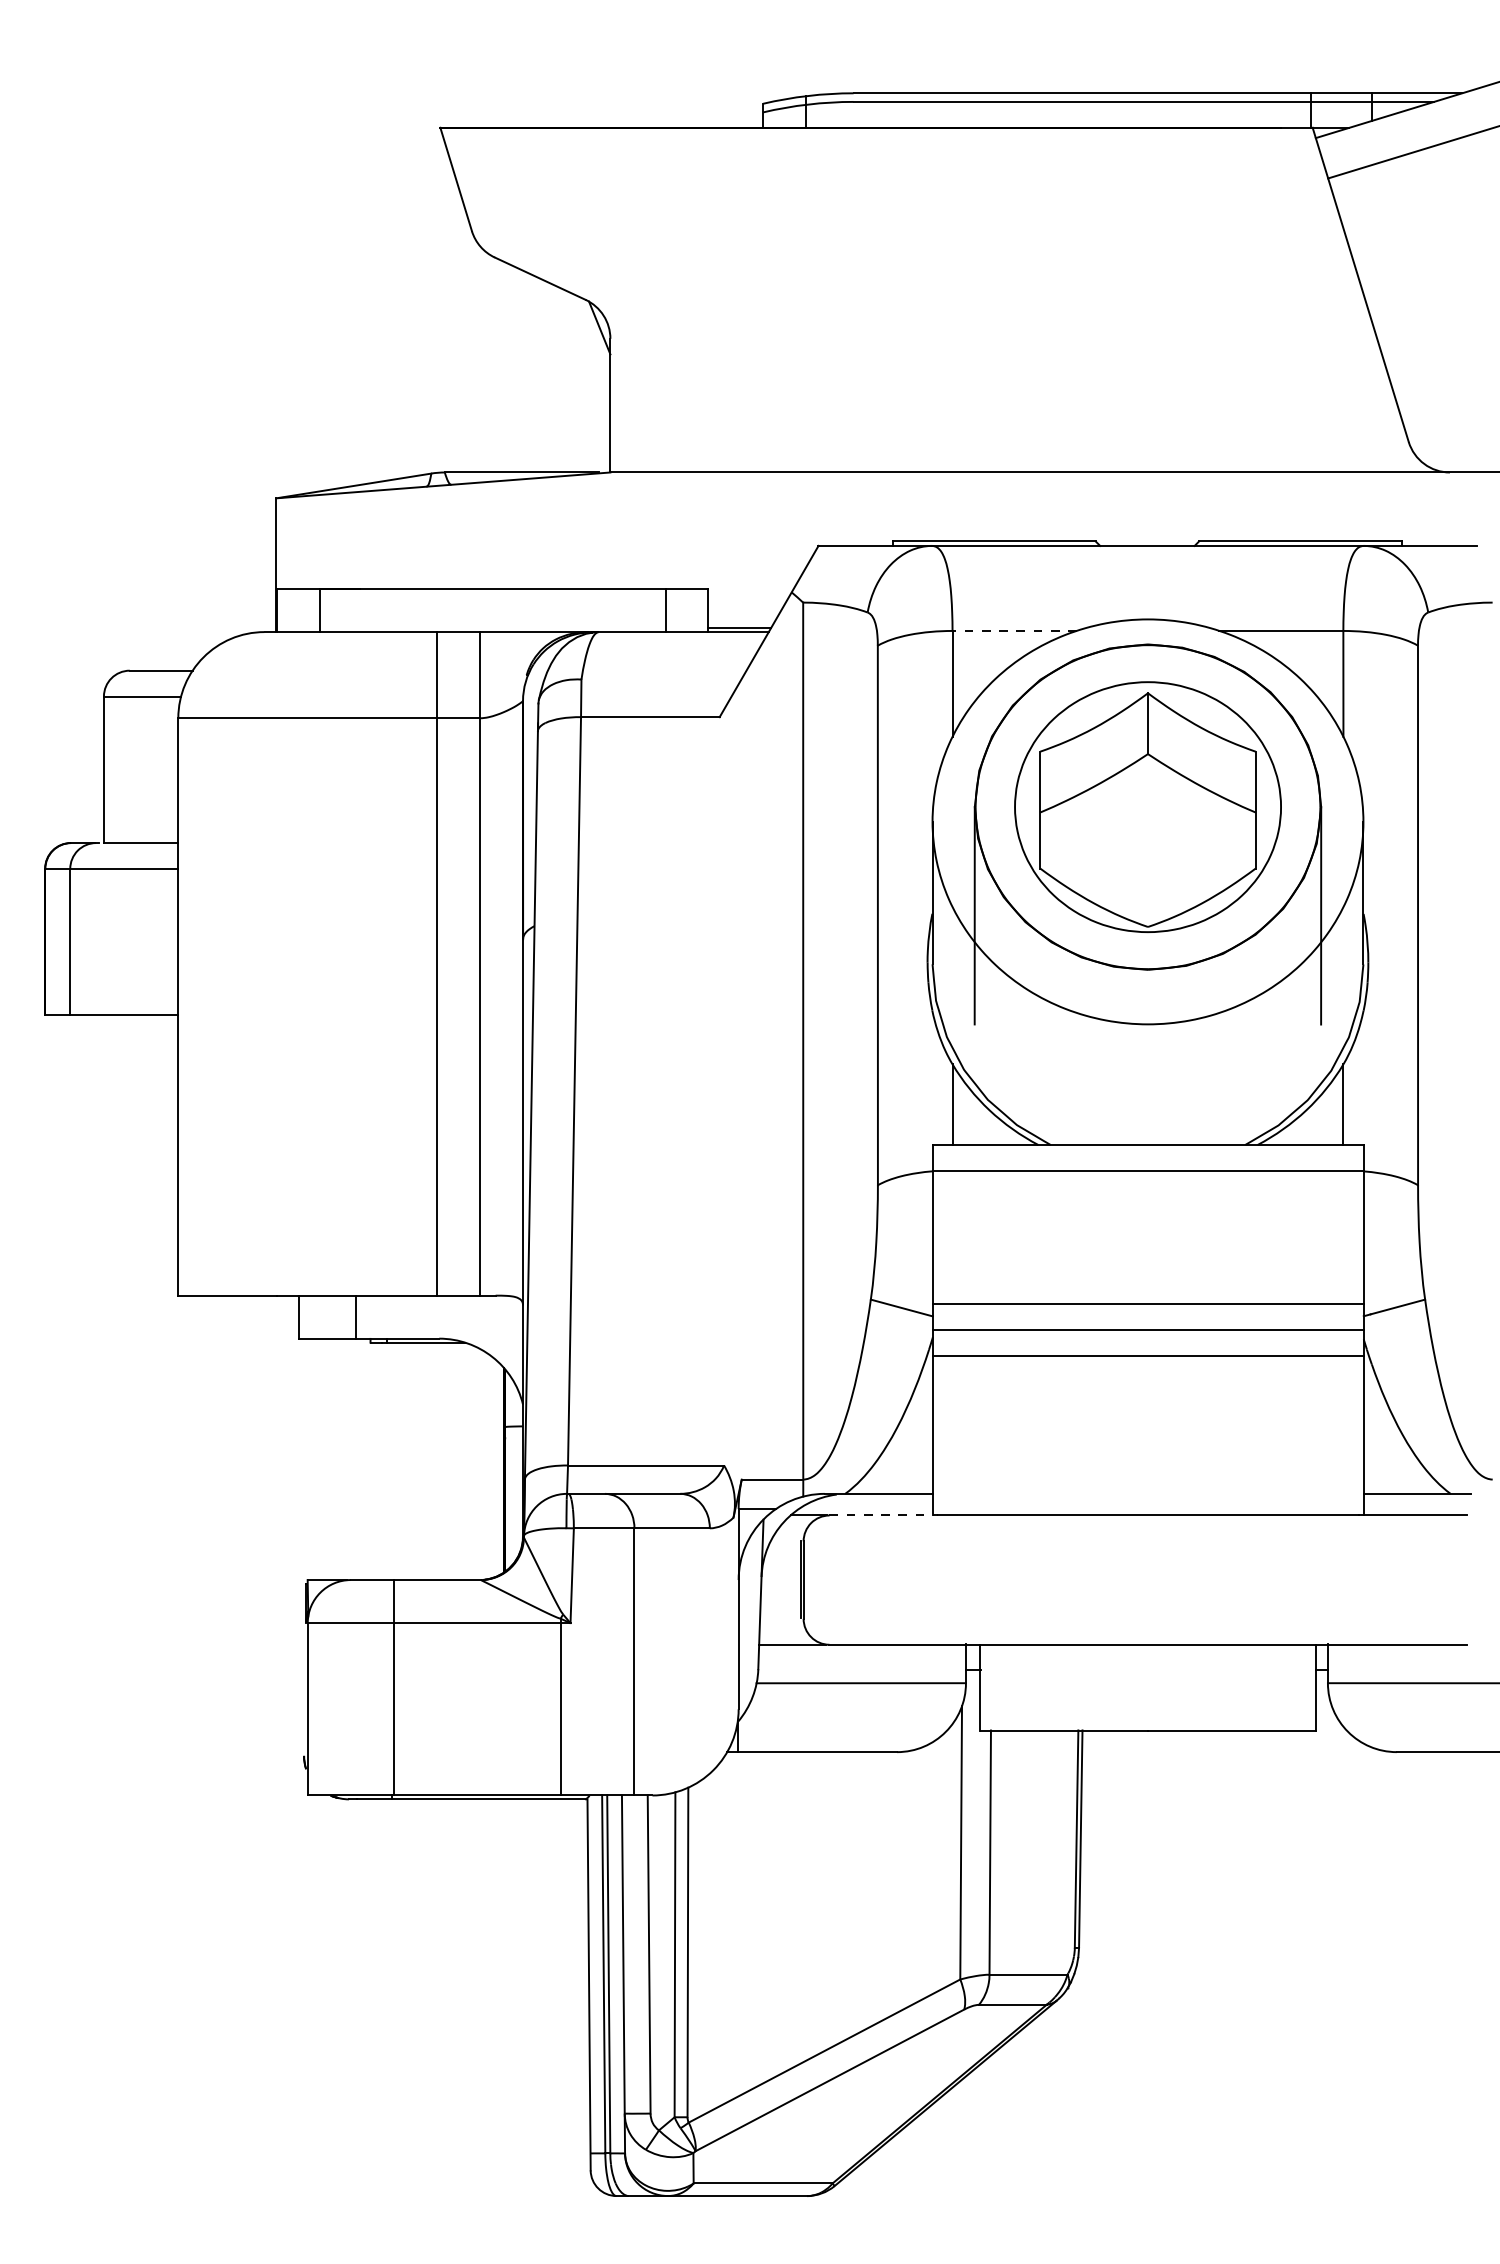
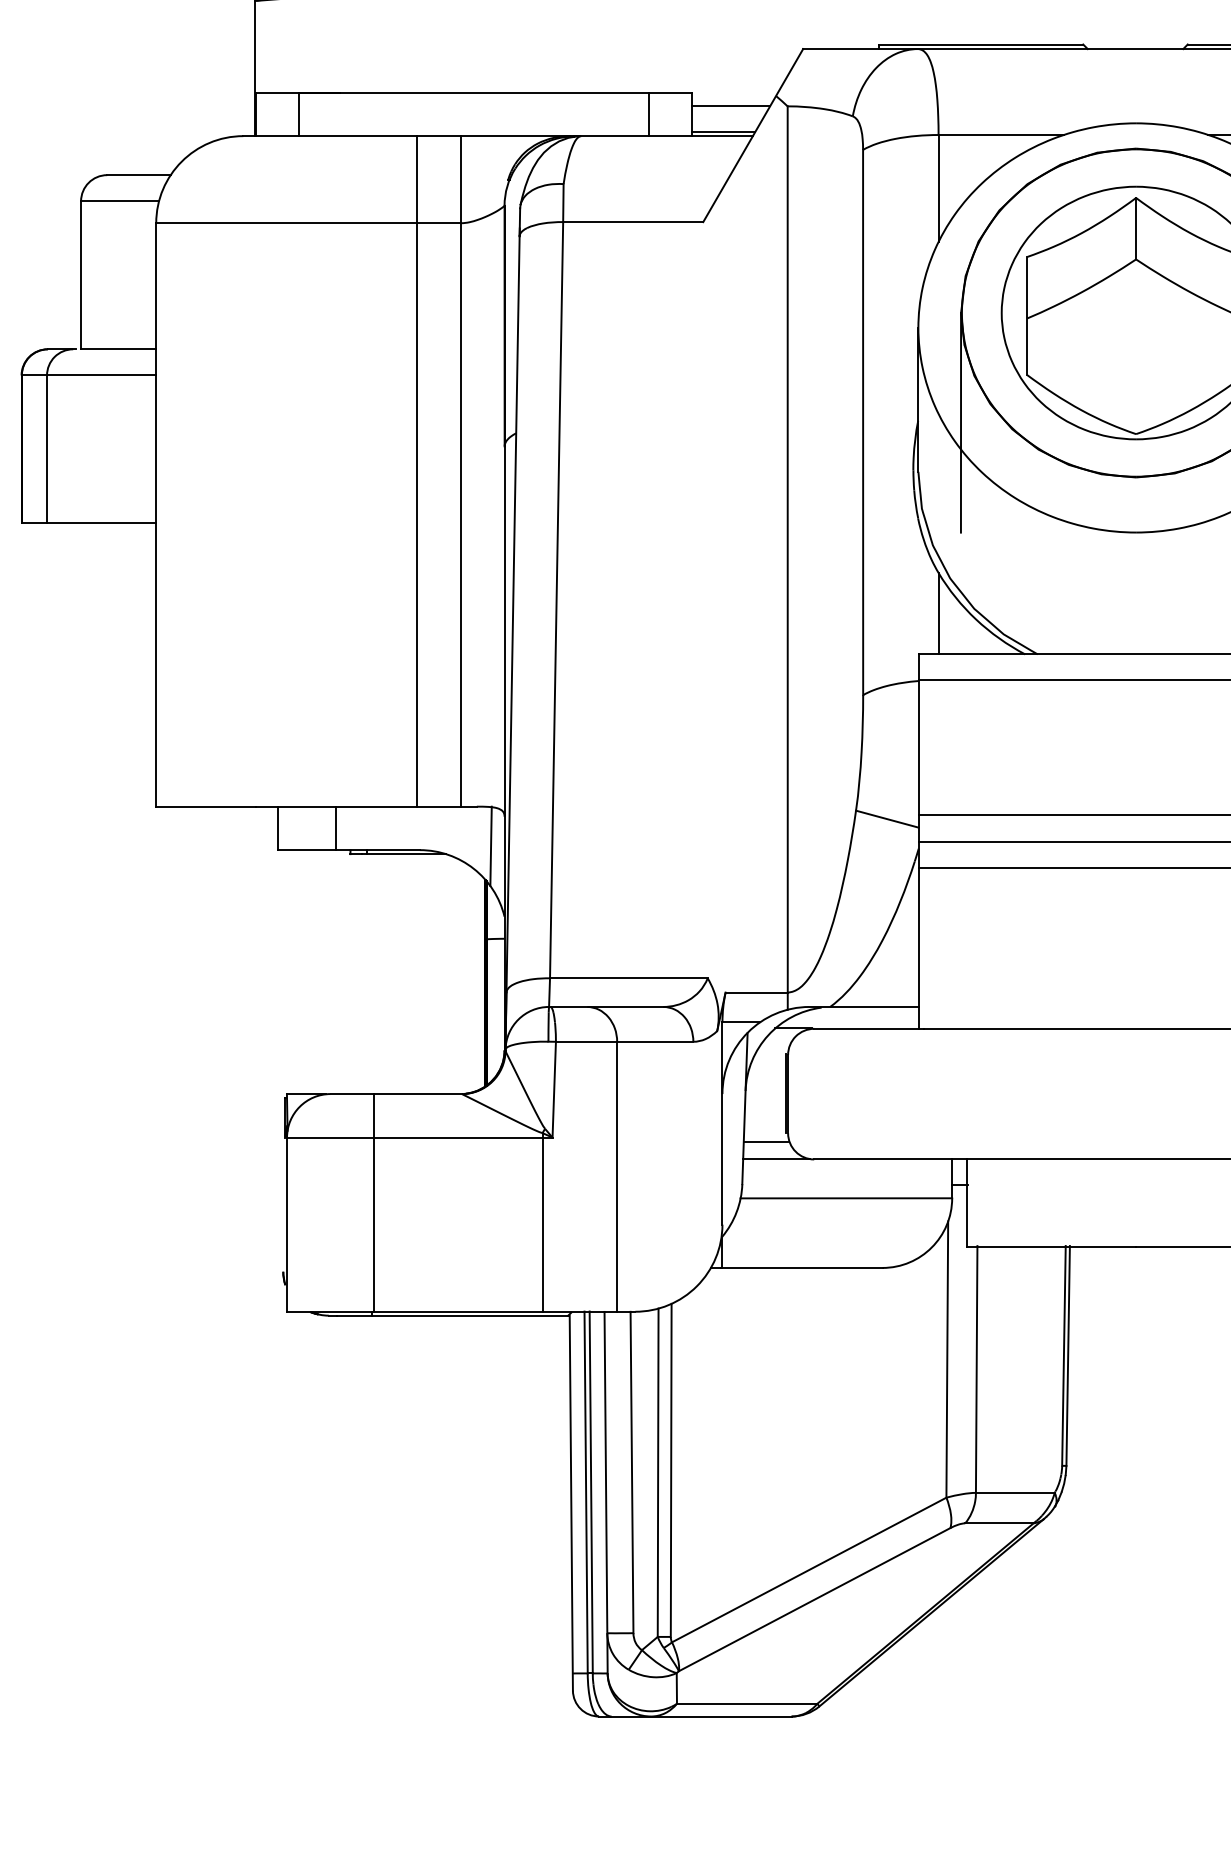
line: (747, 602) -> (731, 106), added
line: (1014, 630) -> (1001, 134), dashed -> solid
line: (509, 1334) -> (490, 845), added
line: (884, 1515) -> (869, 1028), dashed -> solid
line: (781, 1627) -> (765, 1142), added

